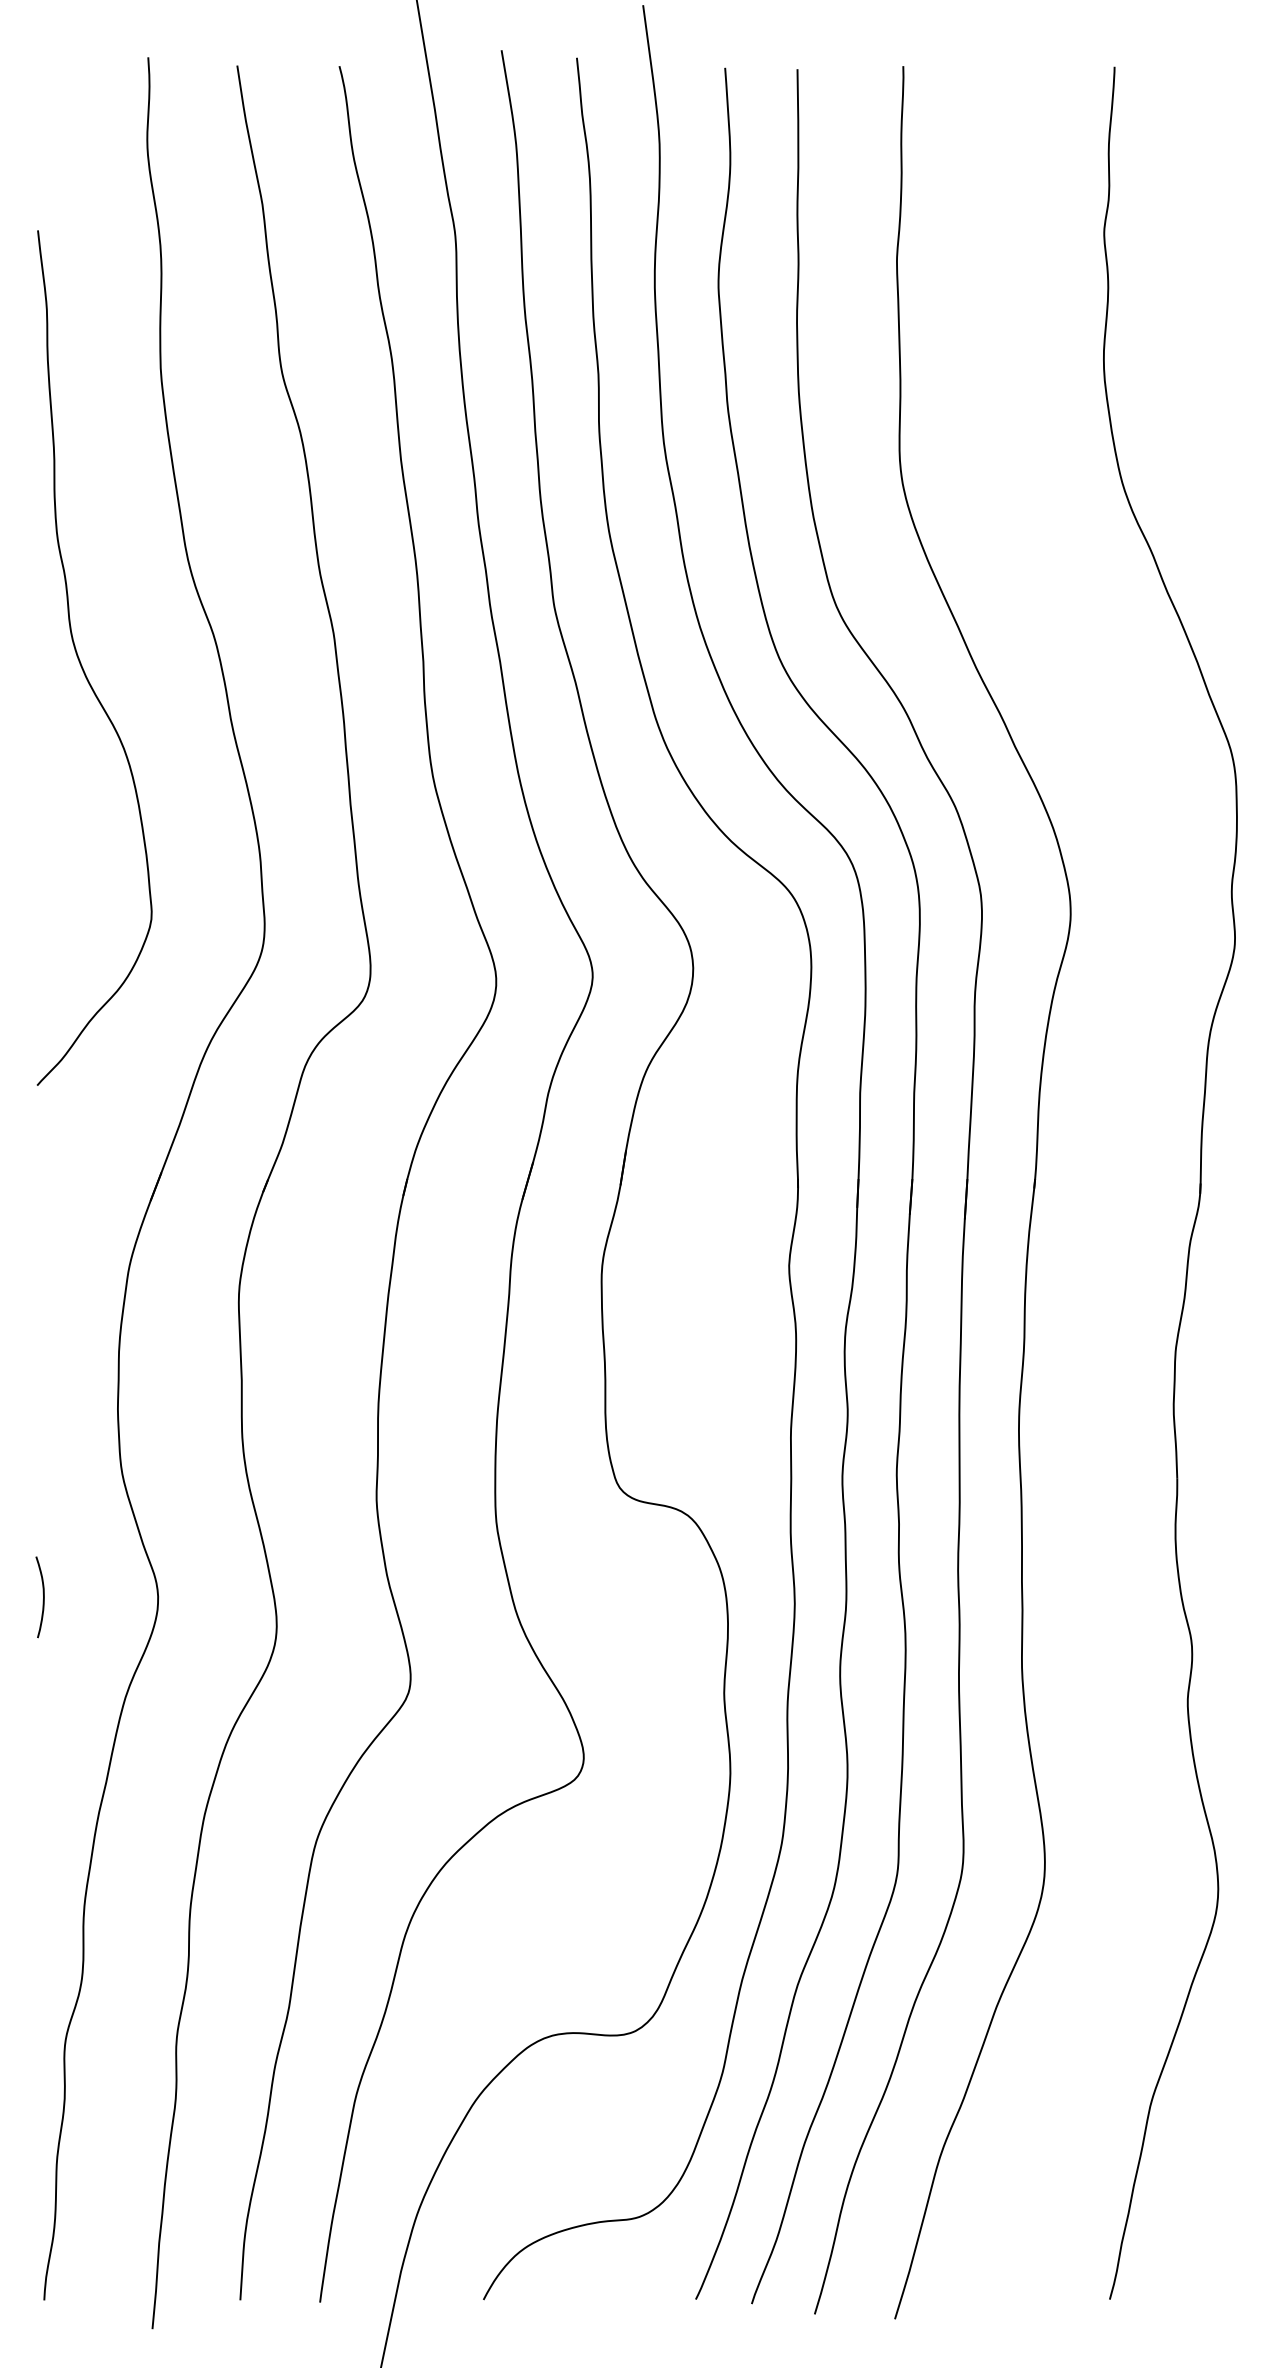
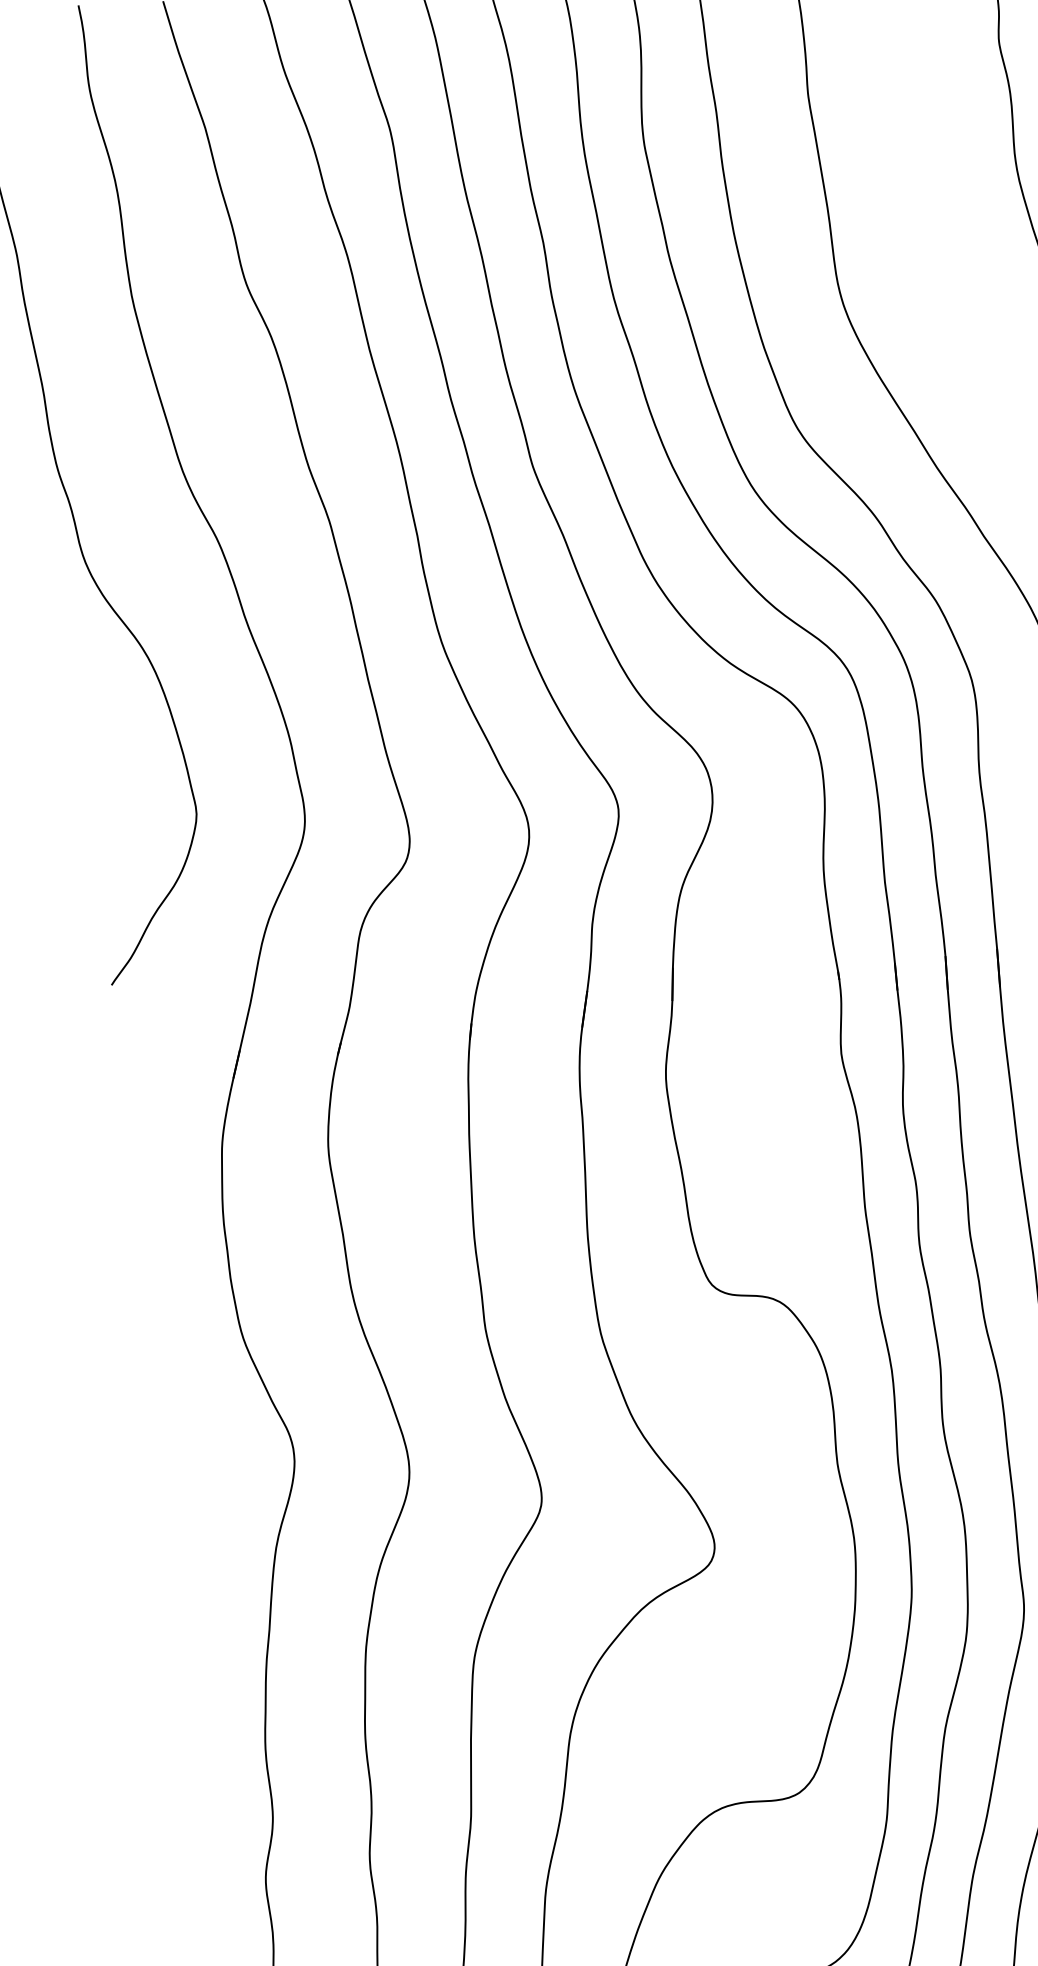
curve: (43, 1597) -> (185, 1464), removed

